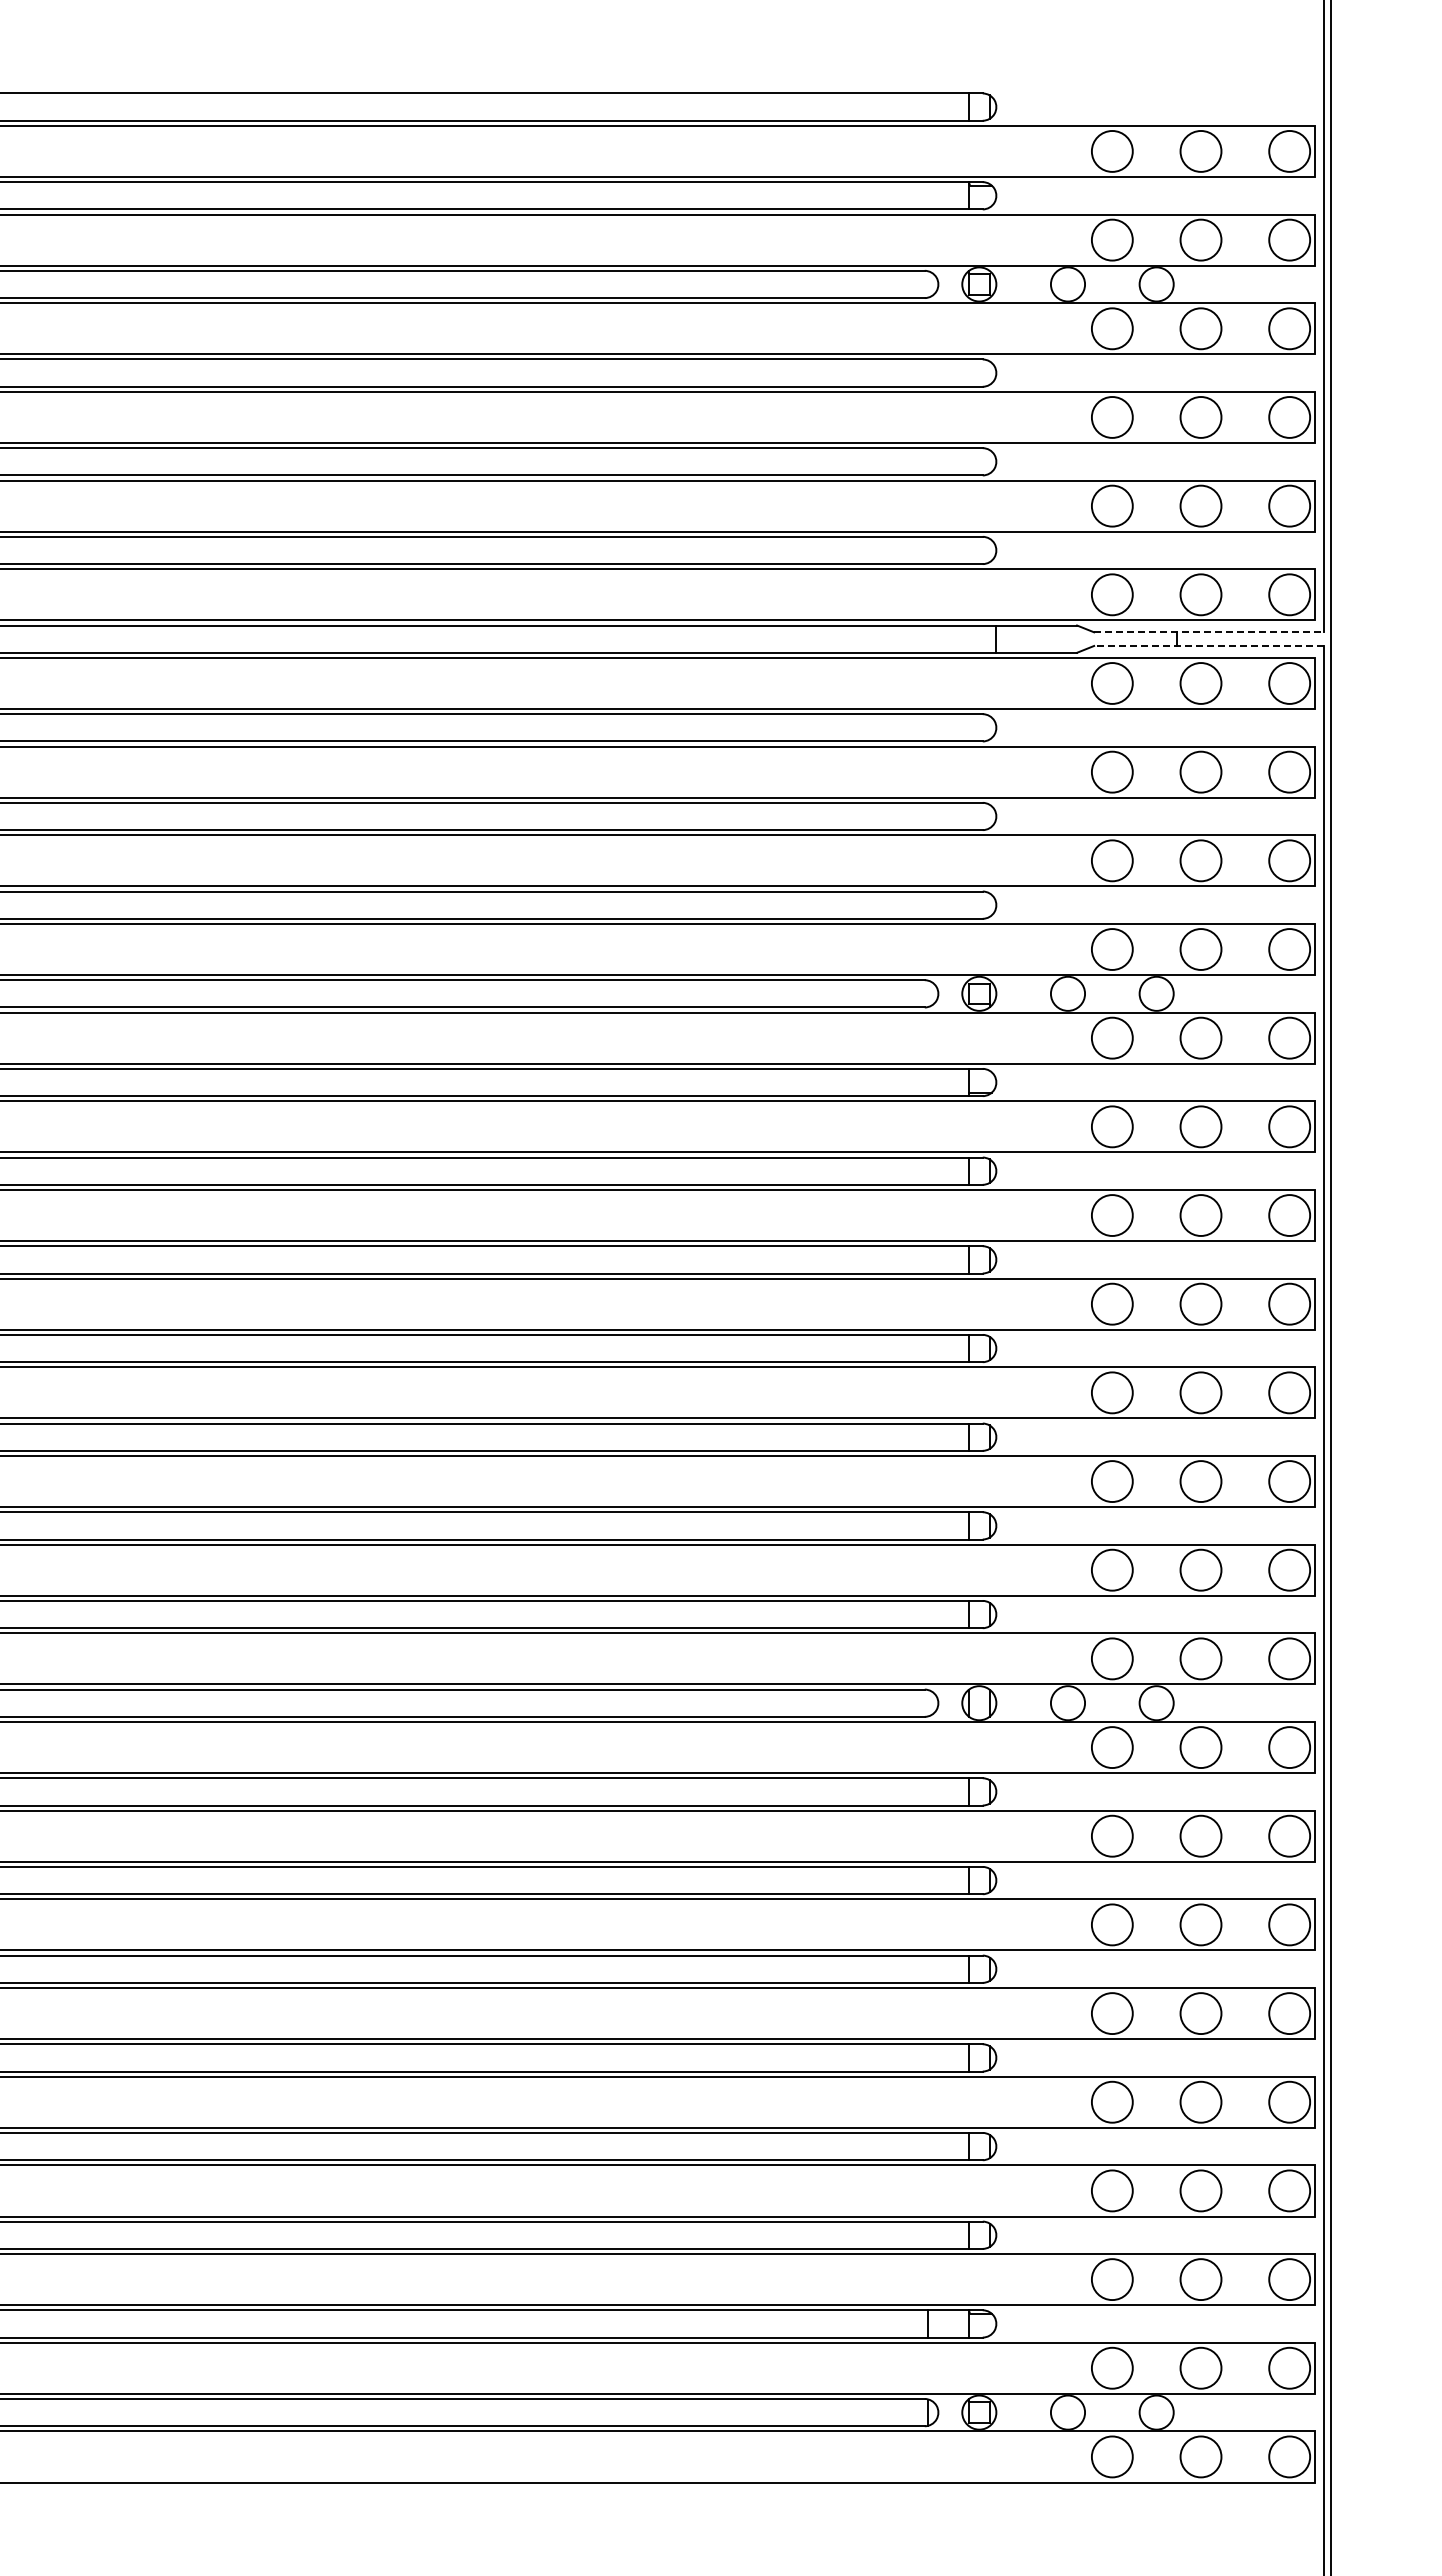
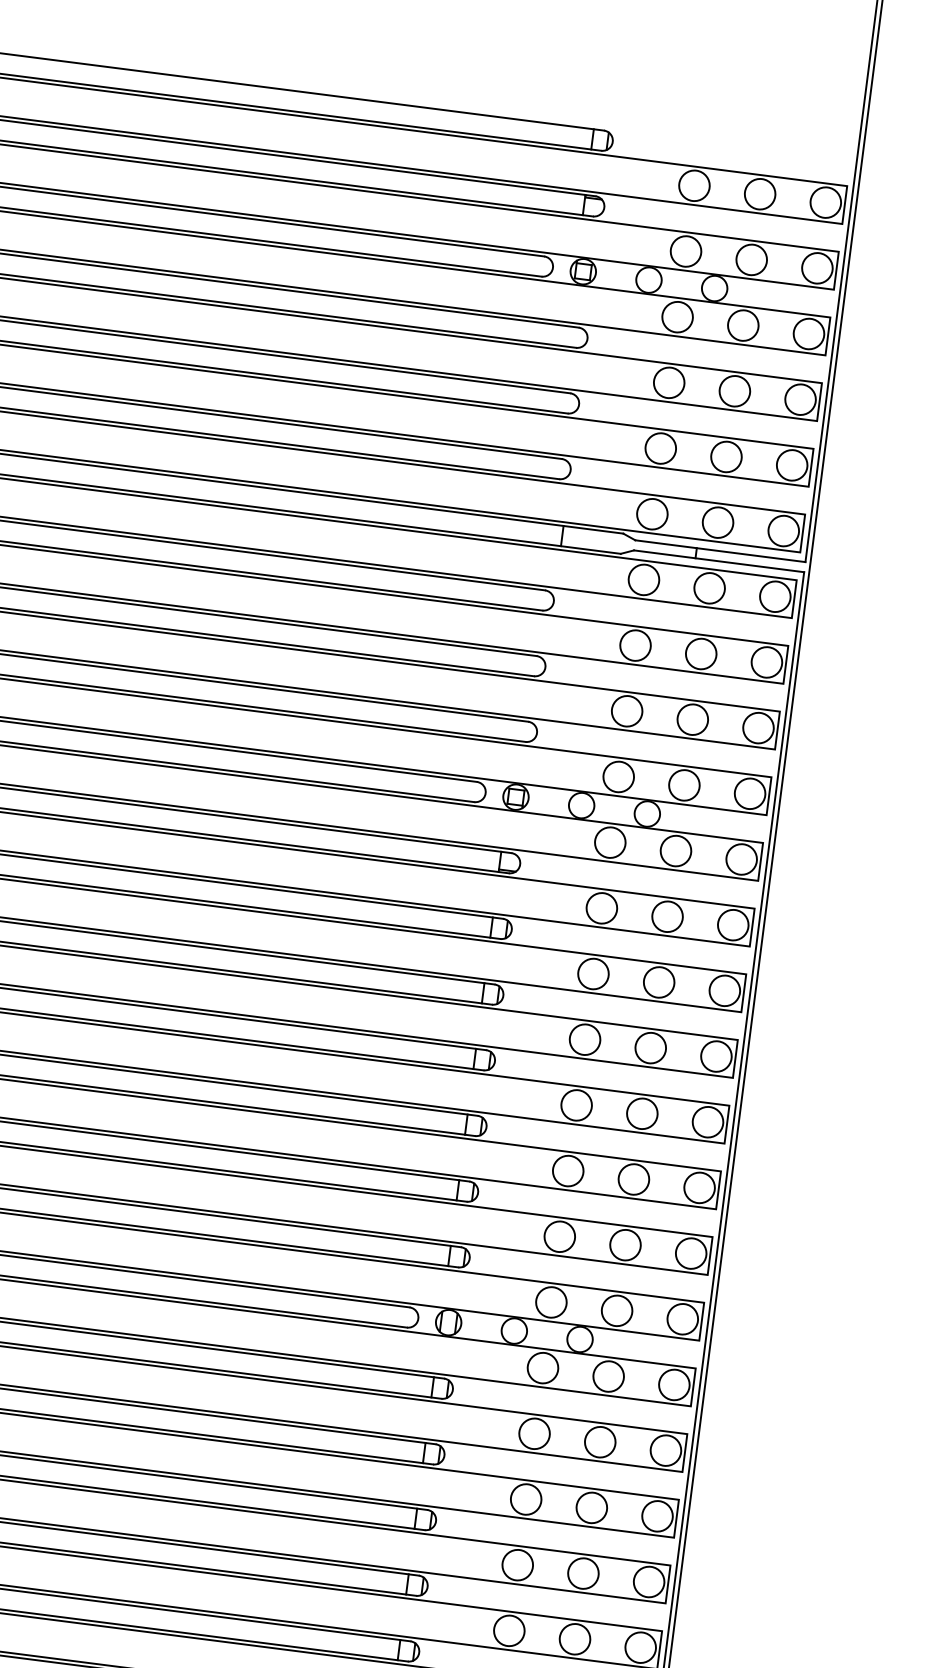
line: (1208, 632) -> (720, 551), dashed -> solid
line: (1208, 645) -> (718, 560), dashed -> solid

